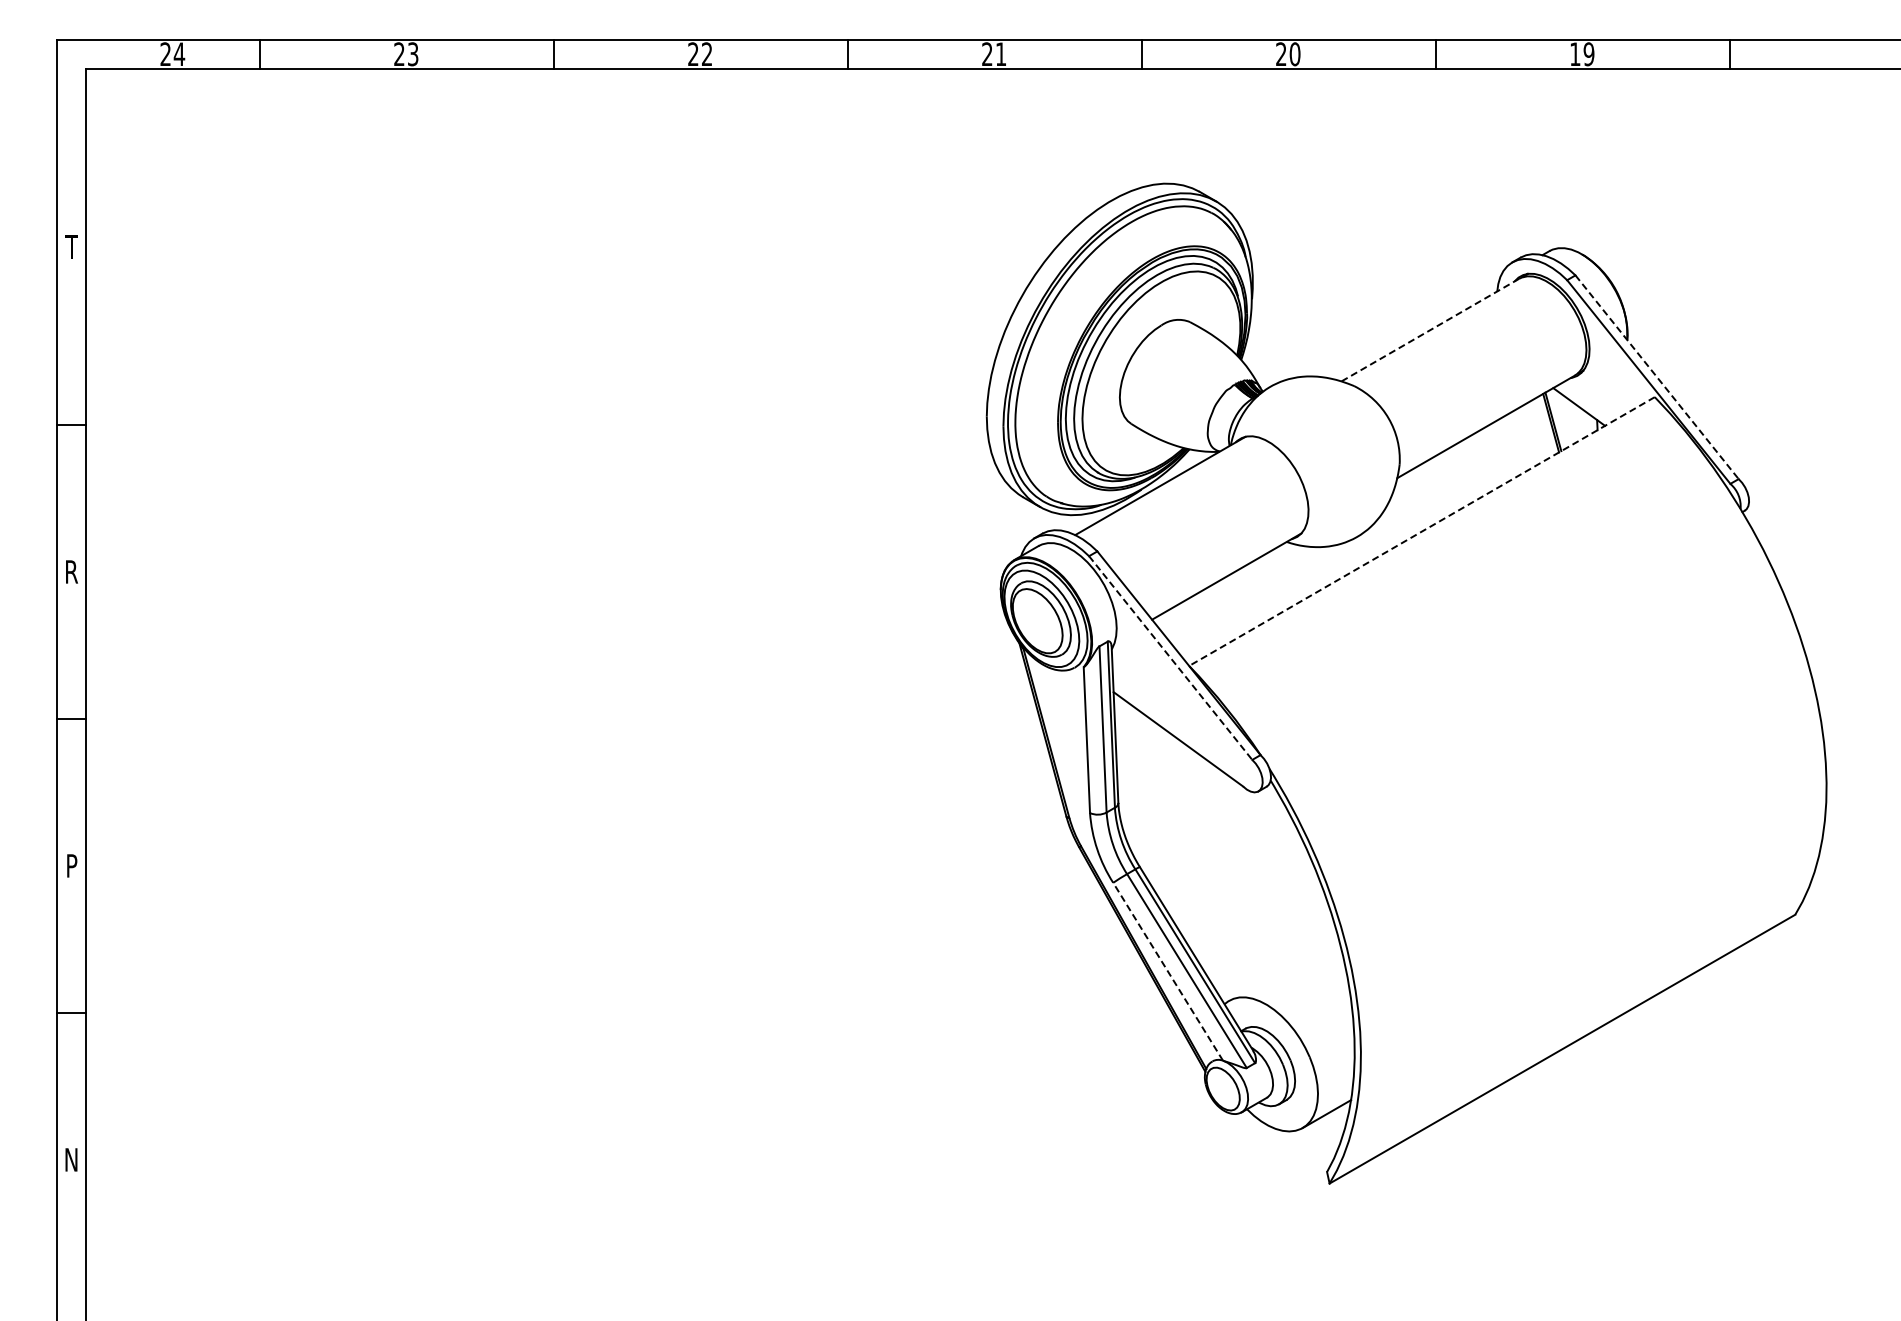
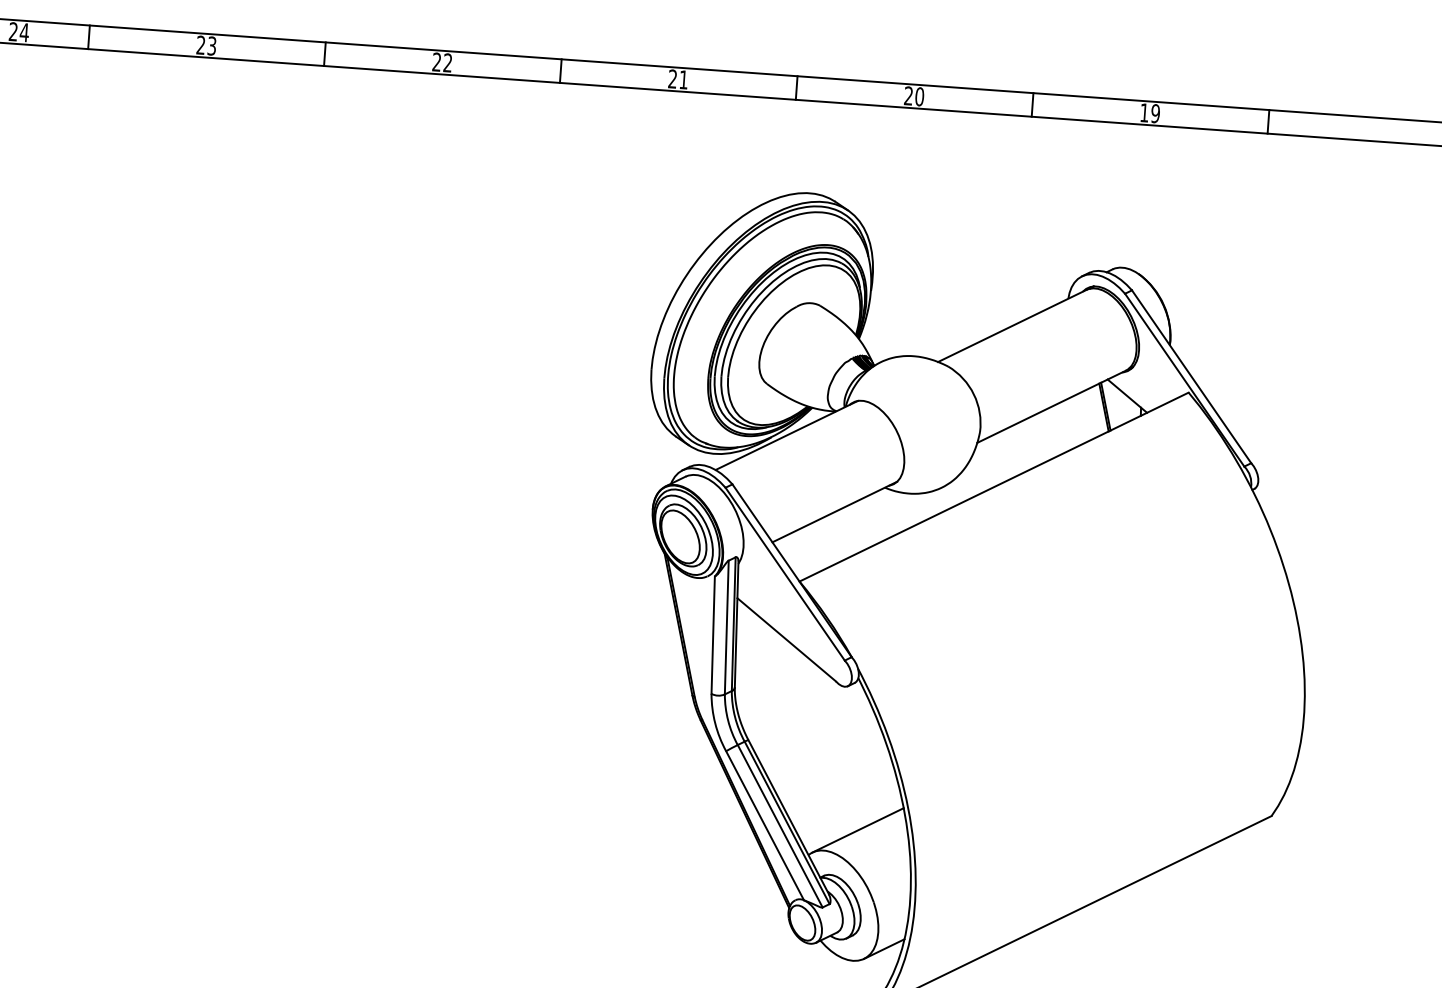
line: (1430, 330) -> (1012, 326), dashed -> solid
line: (1657, 377) -> (1191, 377), dashed -> solid
line: (1421, 531) -> (993, 487), dashed -> solid
line: (1170, 658) -> (784, 574), dashed -> solid
line: (1283, 968) -> (857, 829), added
line: (1167, 971) -> (764, 825), dashed -> solid

